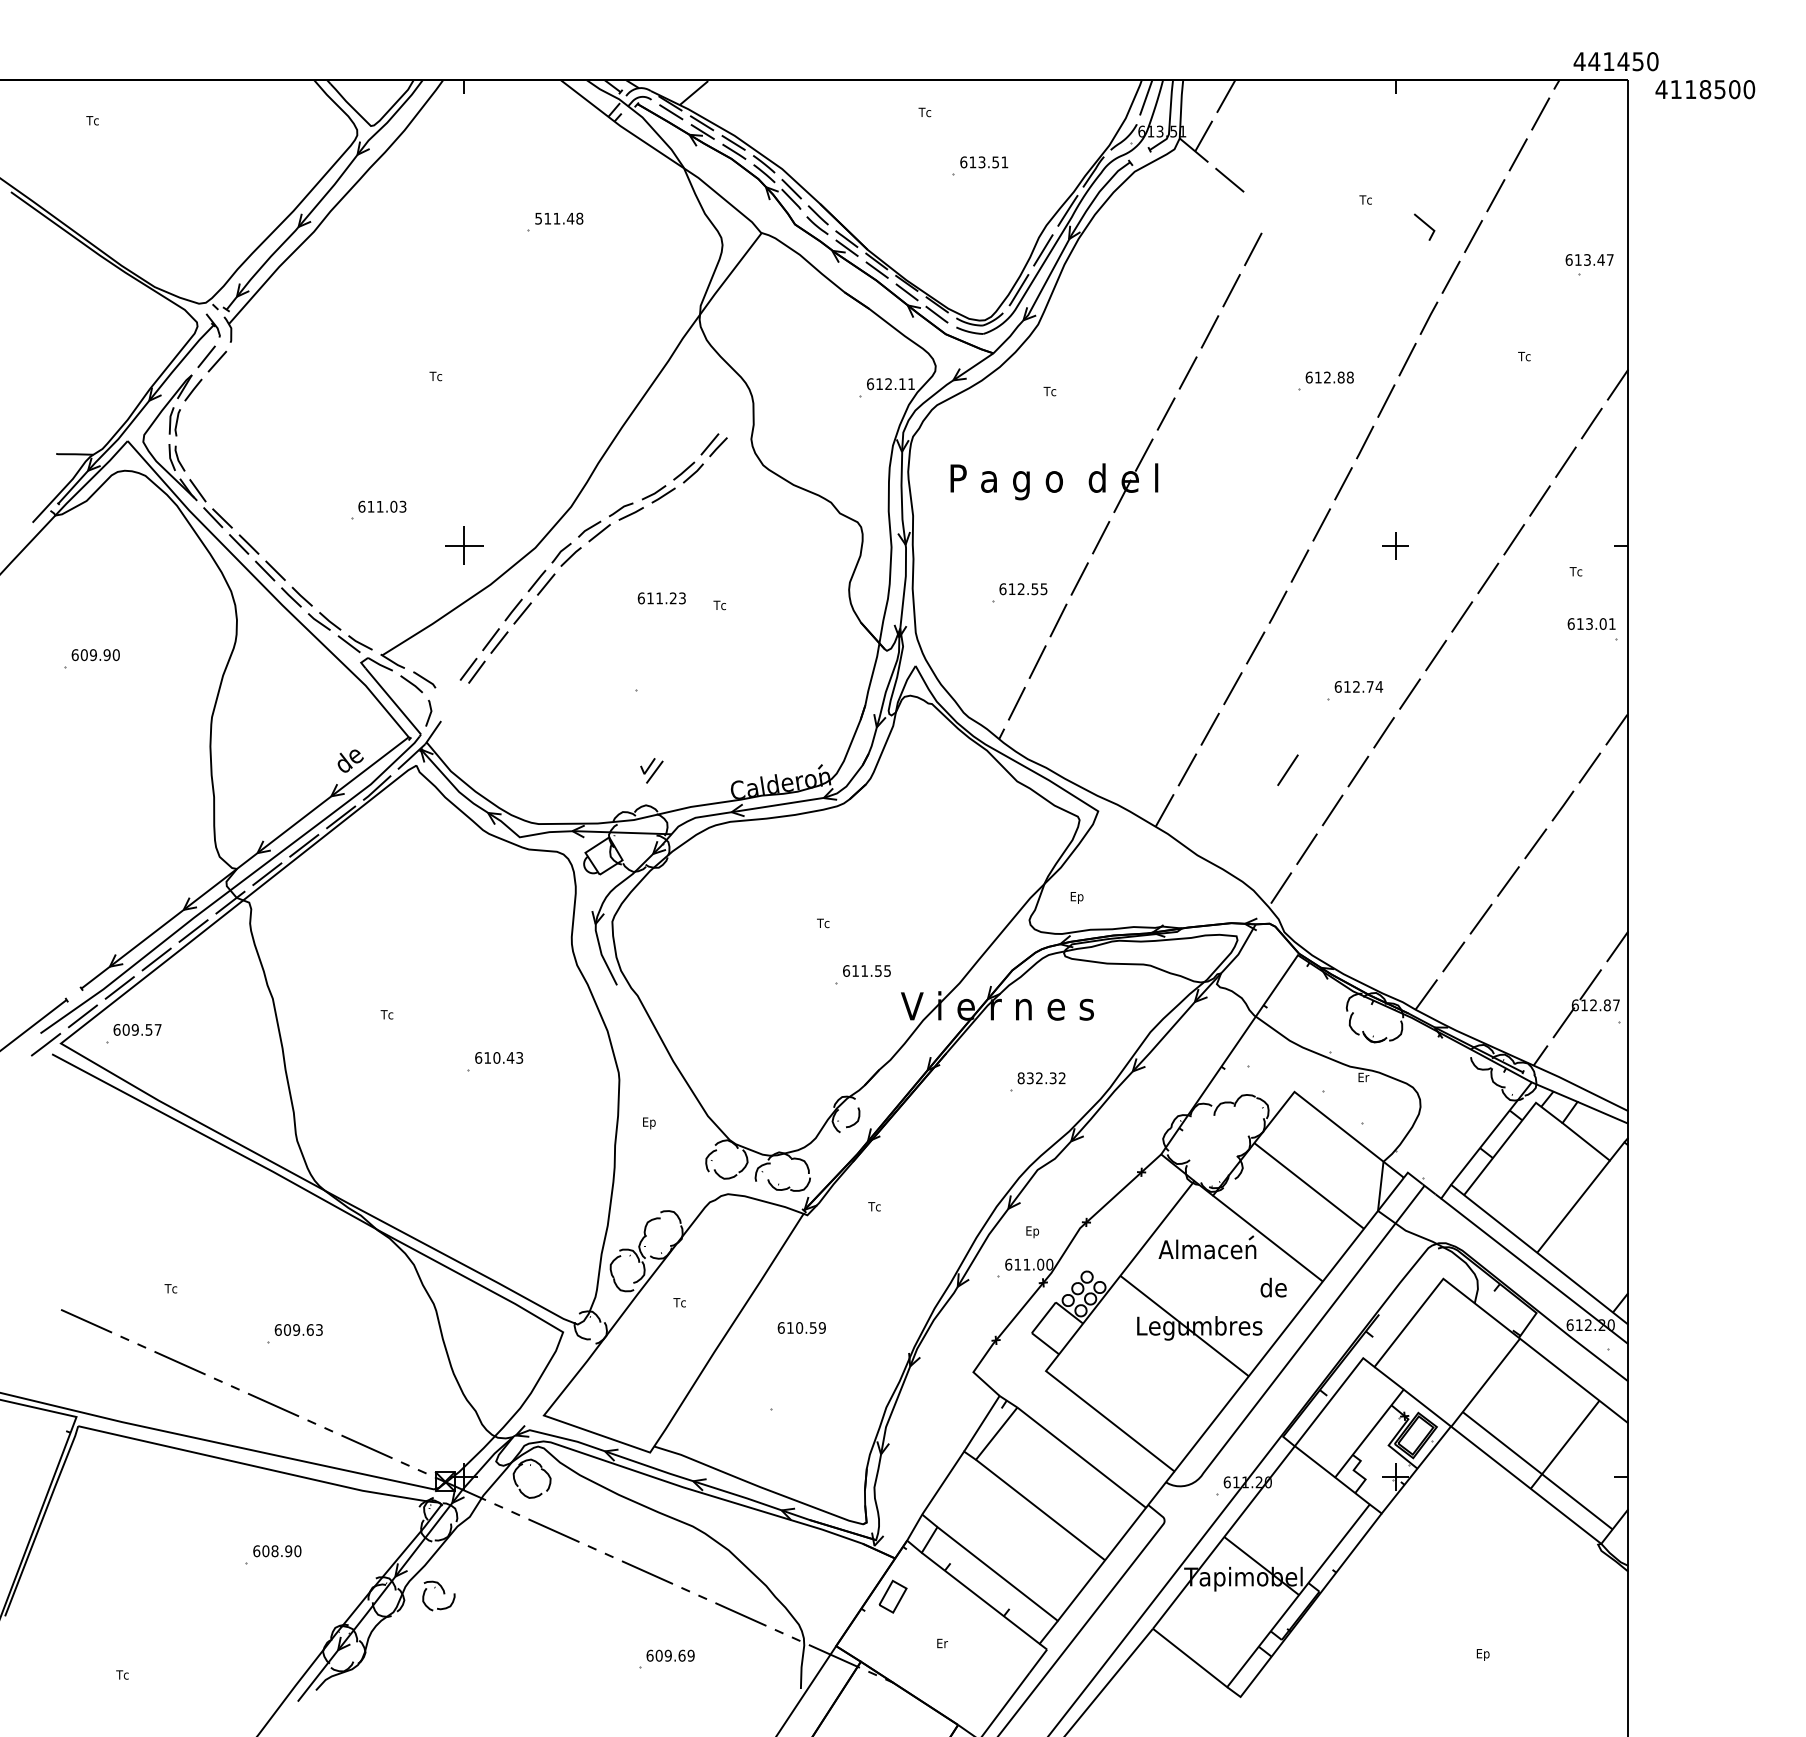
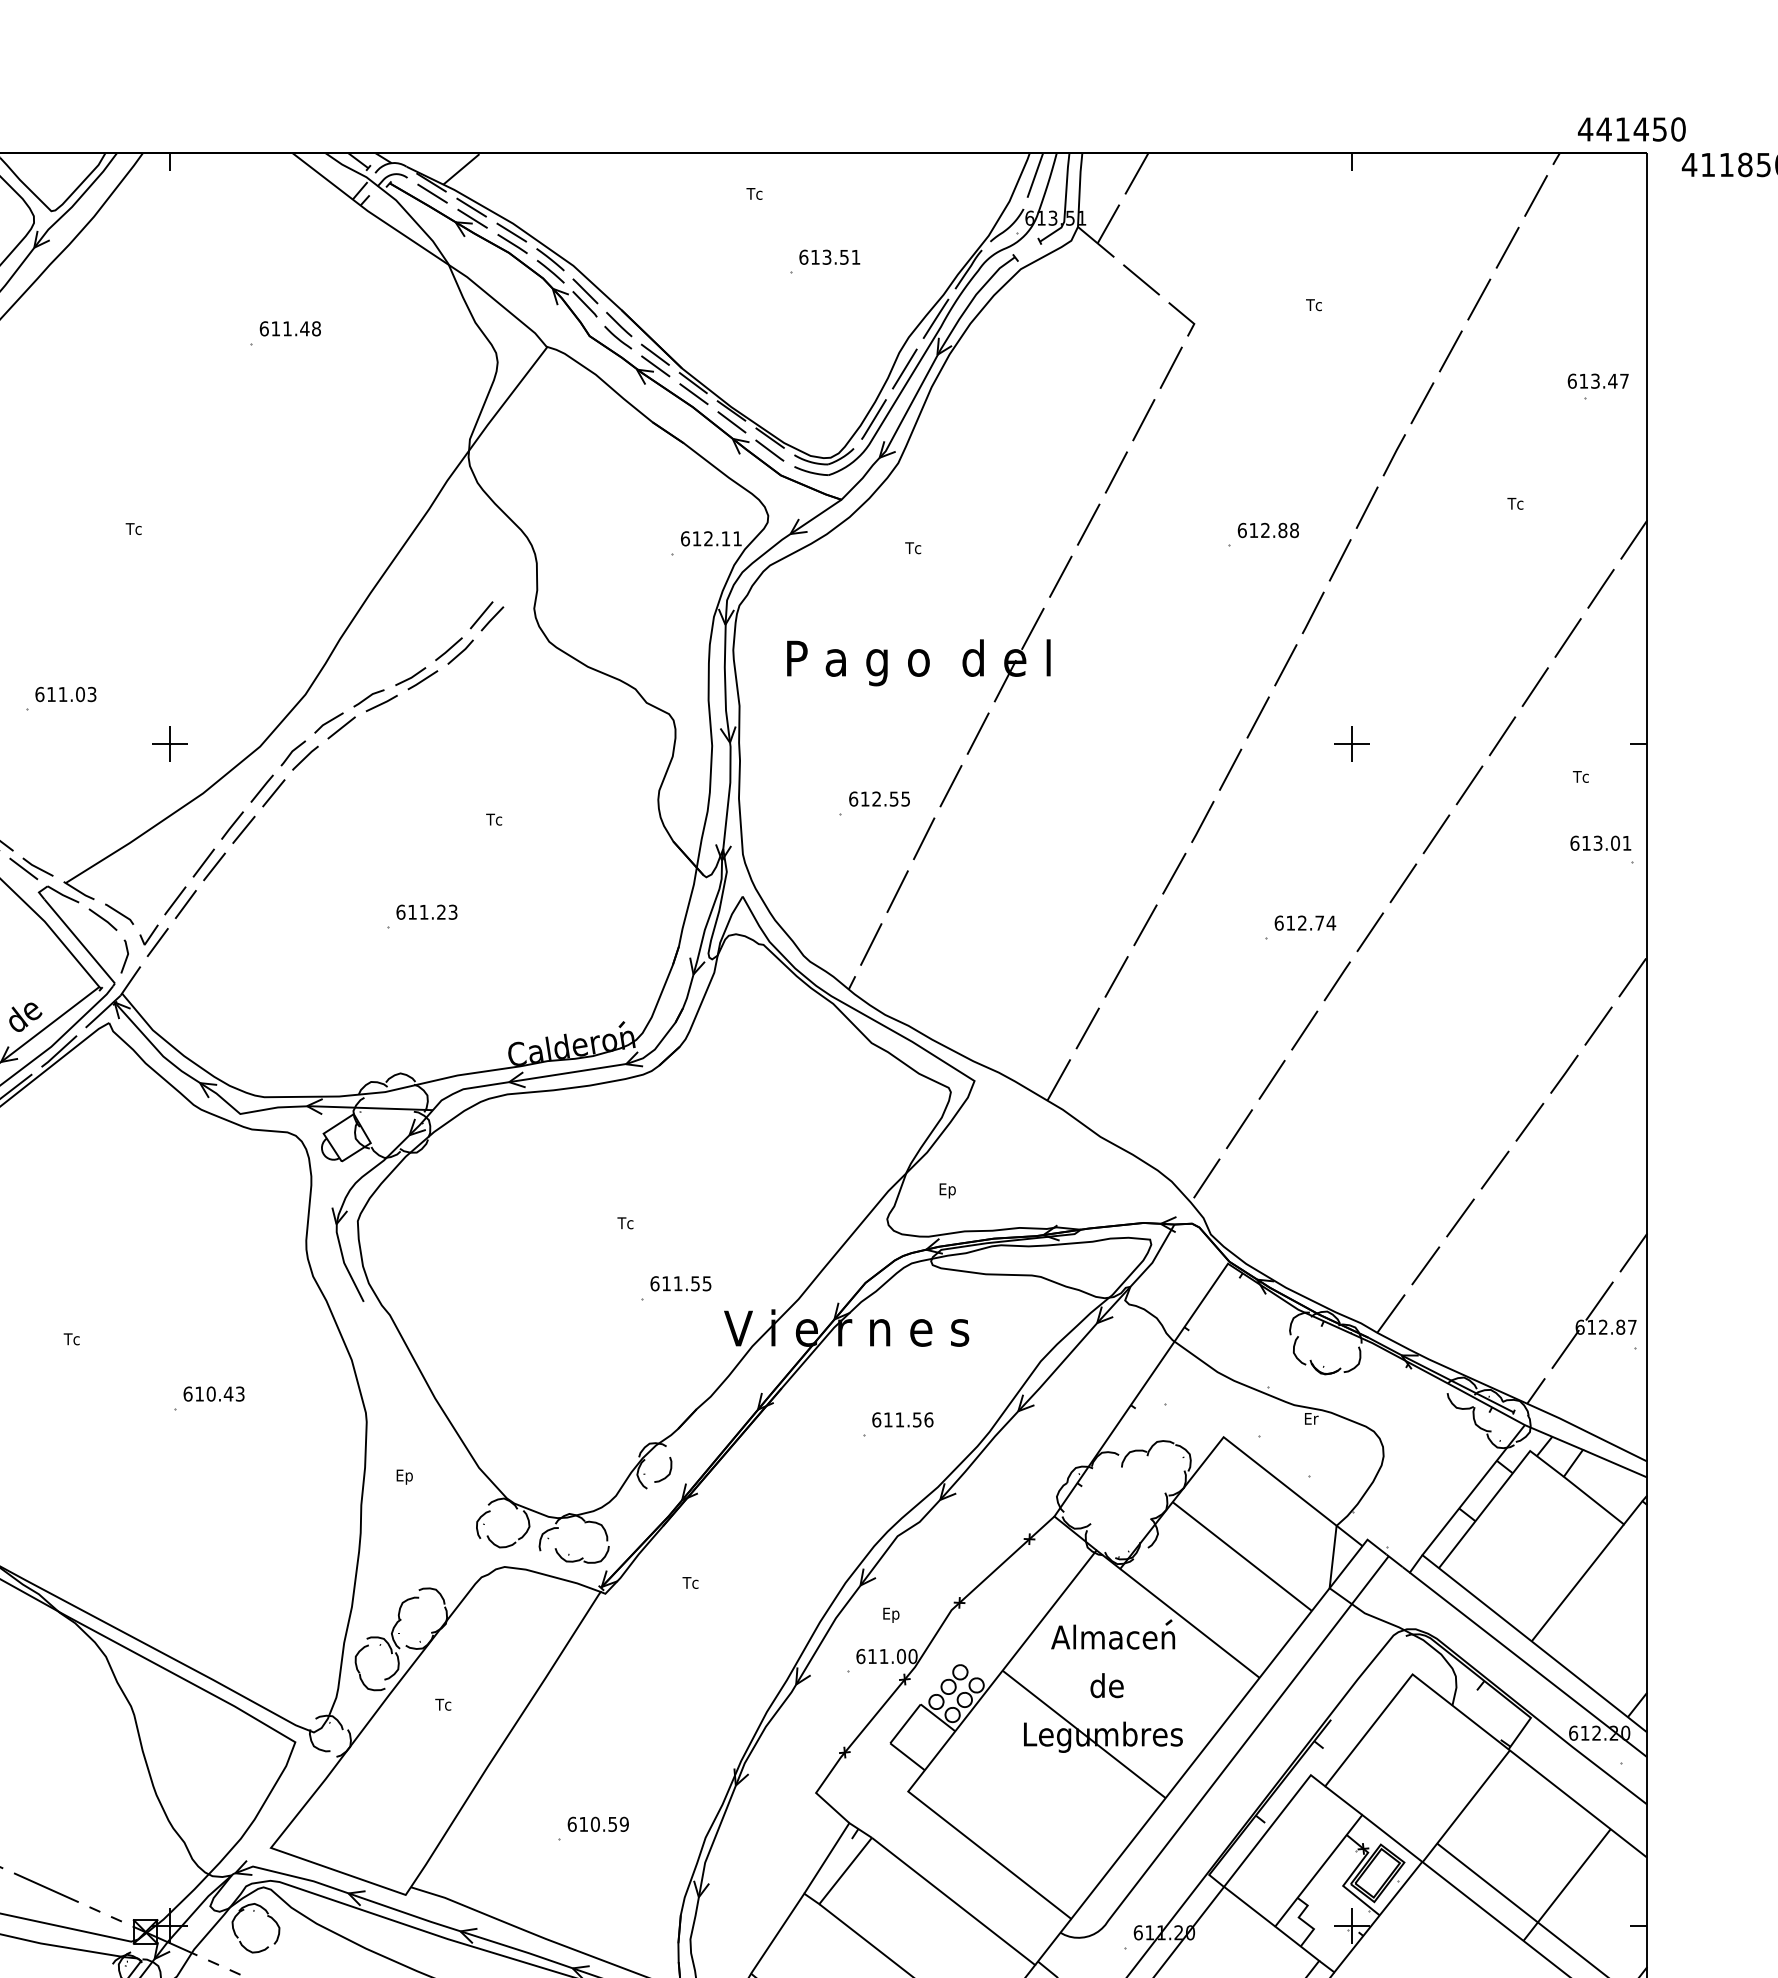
text: (538, 218) -> (264, 328), 511.48 -> 611.48
line: (1425, 224) -> (1183, 315), moved
part: (463, 545) -> (168, 743), size x0.71
text: (661, 598) -> (426, 912), moved
line: (1287, 769) -> (1214, 1027), removed
part: (651, 770) -> (153, 940), moved
text: (1041, 1078) -> (902, 1420), 832.32 -> 611.56
text: (1273, 1287) -> (1106, 1685), moved
text: (801, 1327) -> (597, 1823), moved

